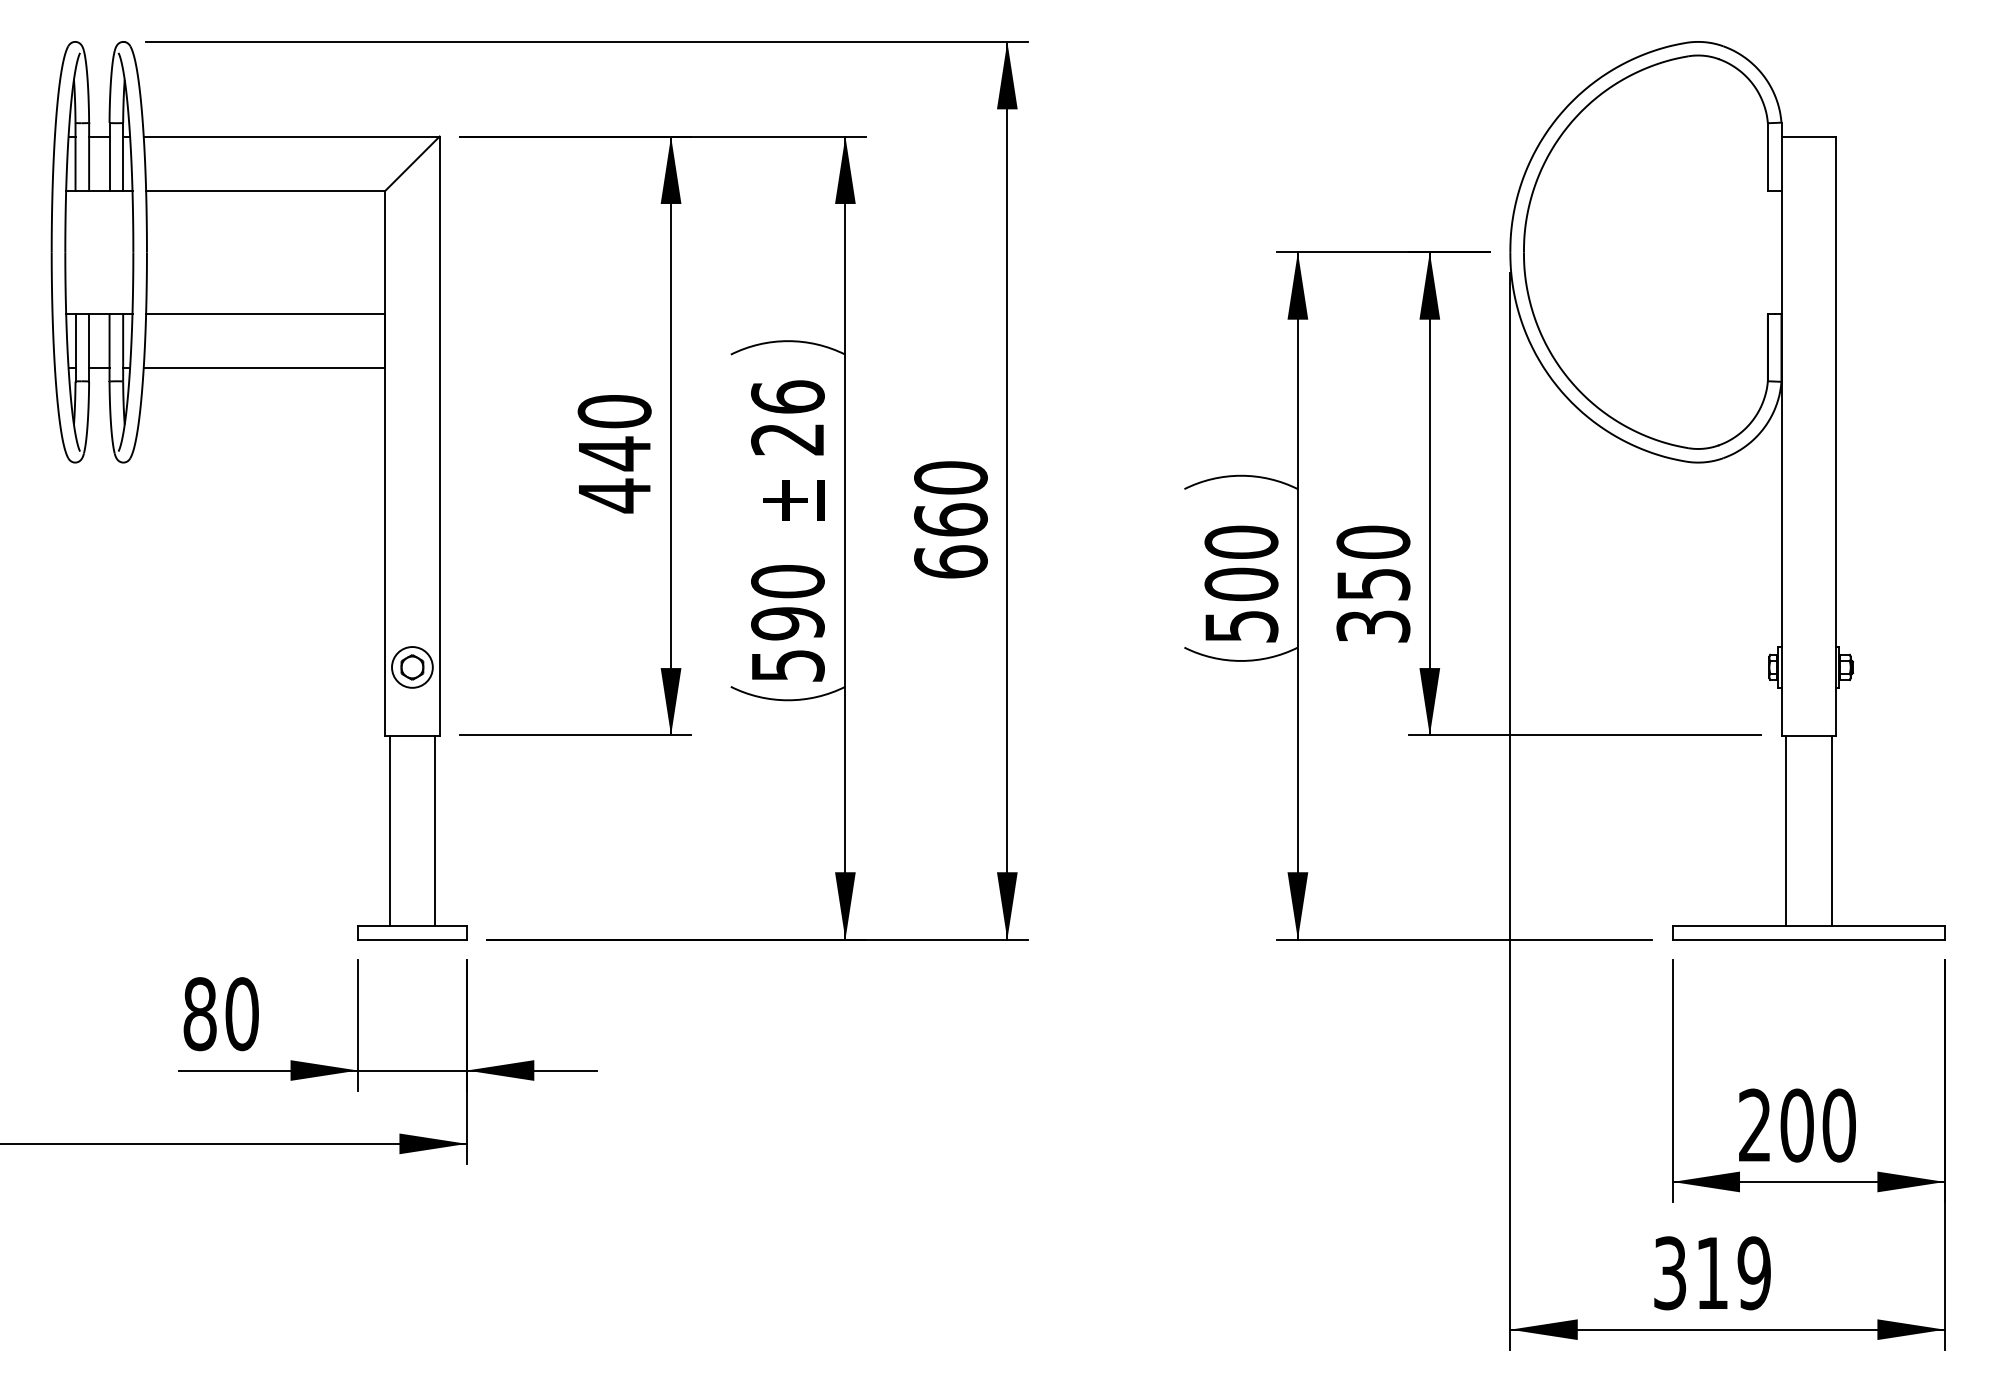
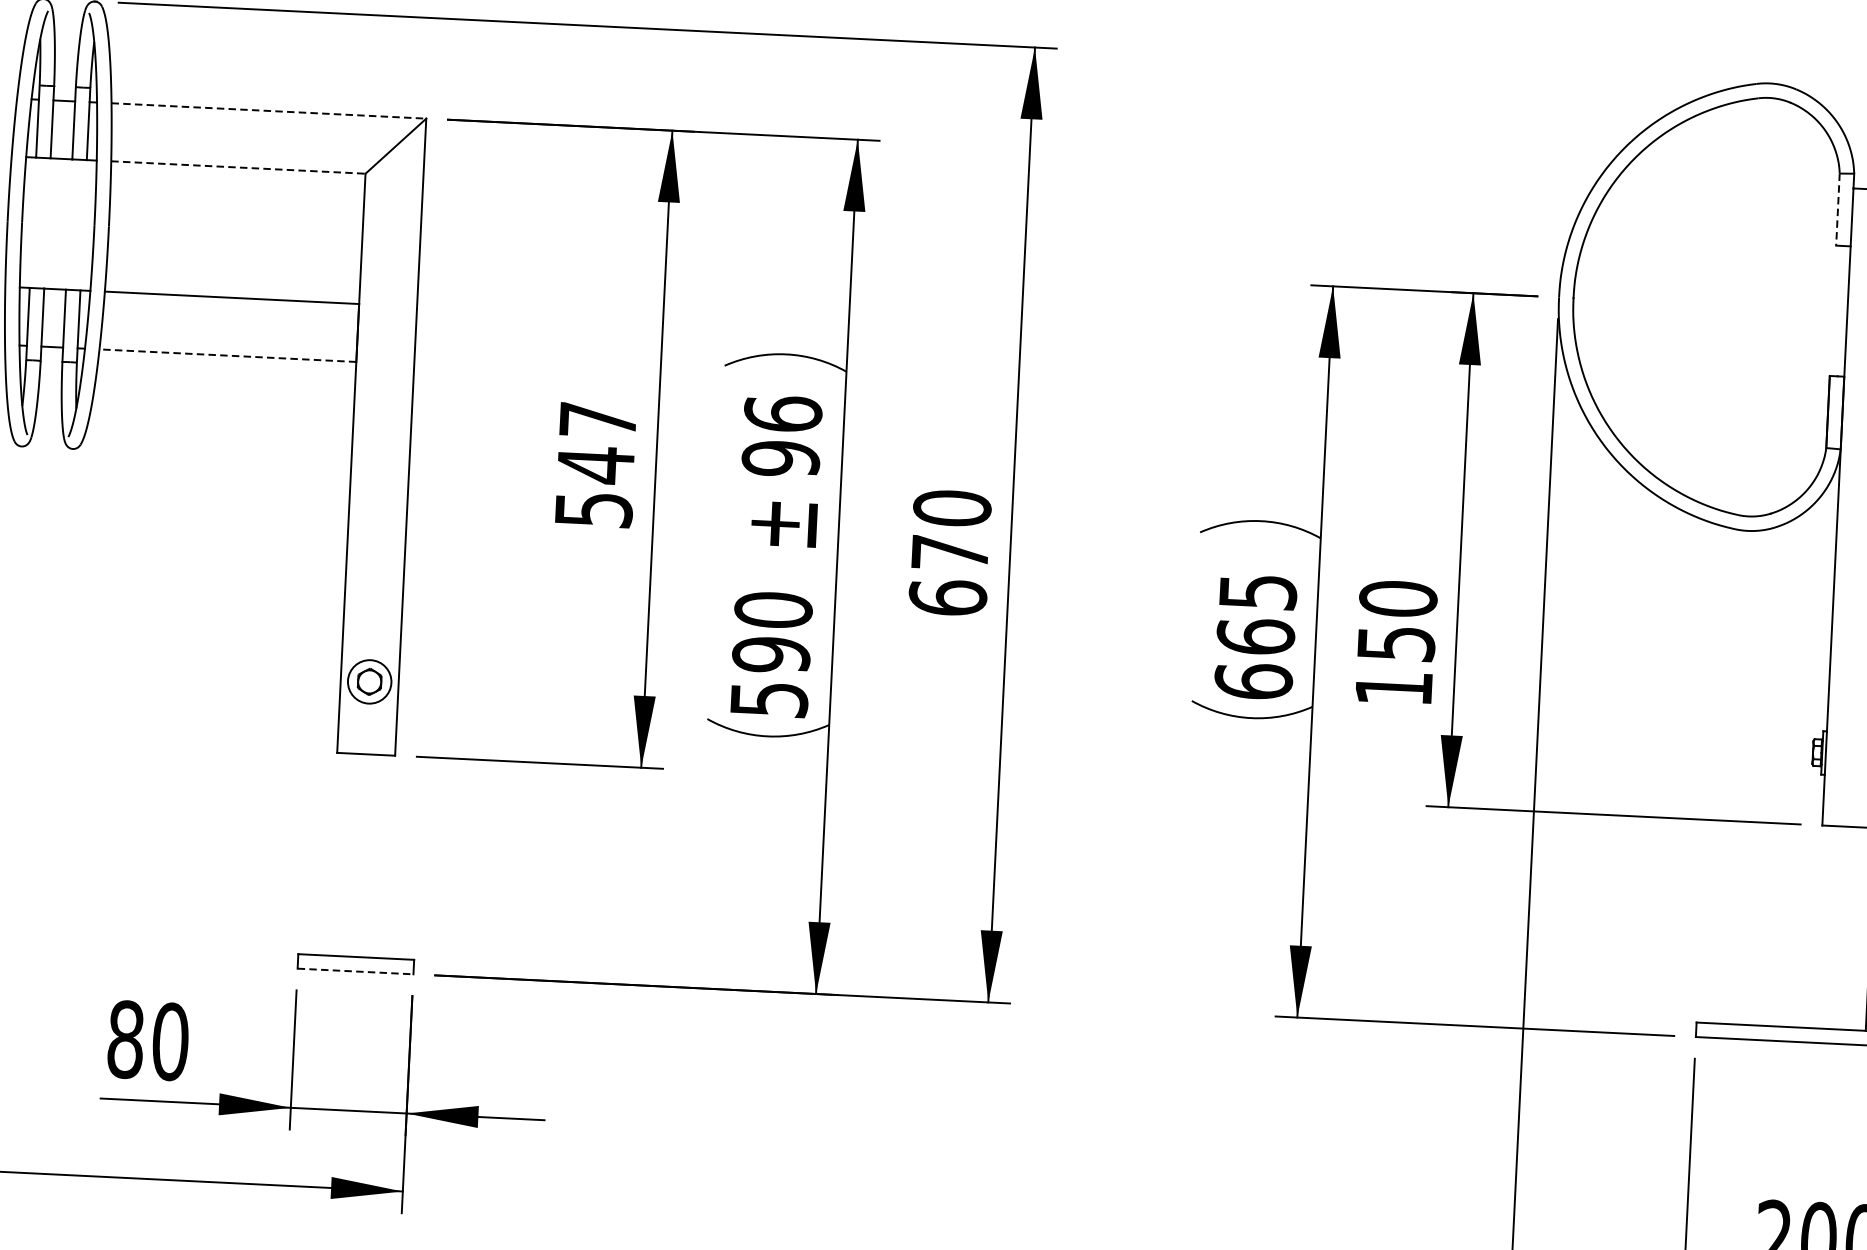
line: (291, 136) -> (268, 110), solid -> dashed
line: (1767, 157) -> (1837, 210), solid -> dashed
line: (265, 191) -> (238, 168), solid -> dashed
line: (264, 367) -> (227, 355), solid -> dashed
text: (787, 439) -> (780, 458), 26 -> 96
text: (614, 454) -> (595, 465), 440 -> 547
text: (950, 519) -> (949, 552), 660 -> 670
text: (1241, 583) -> (1255, 635), 500 -> 665
text: (1373, 626) -> (1394, 688), 350 -> 150
line: (389, 830) -> (336, 854), removed
line: (435, 830) -> (385, 856), removed
line: (1785, 830) -> (1821, 926), removed
line: (412, 939) -> (355, 971), solid -> dashed

